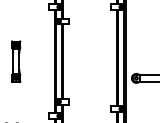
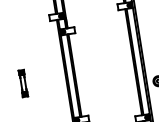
part: (16, 61) -> (23, 83), size x0.6

